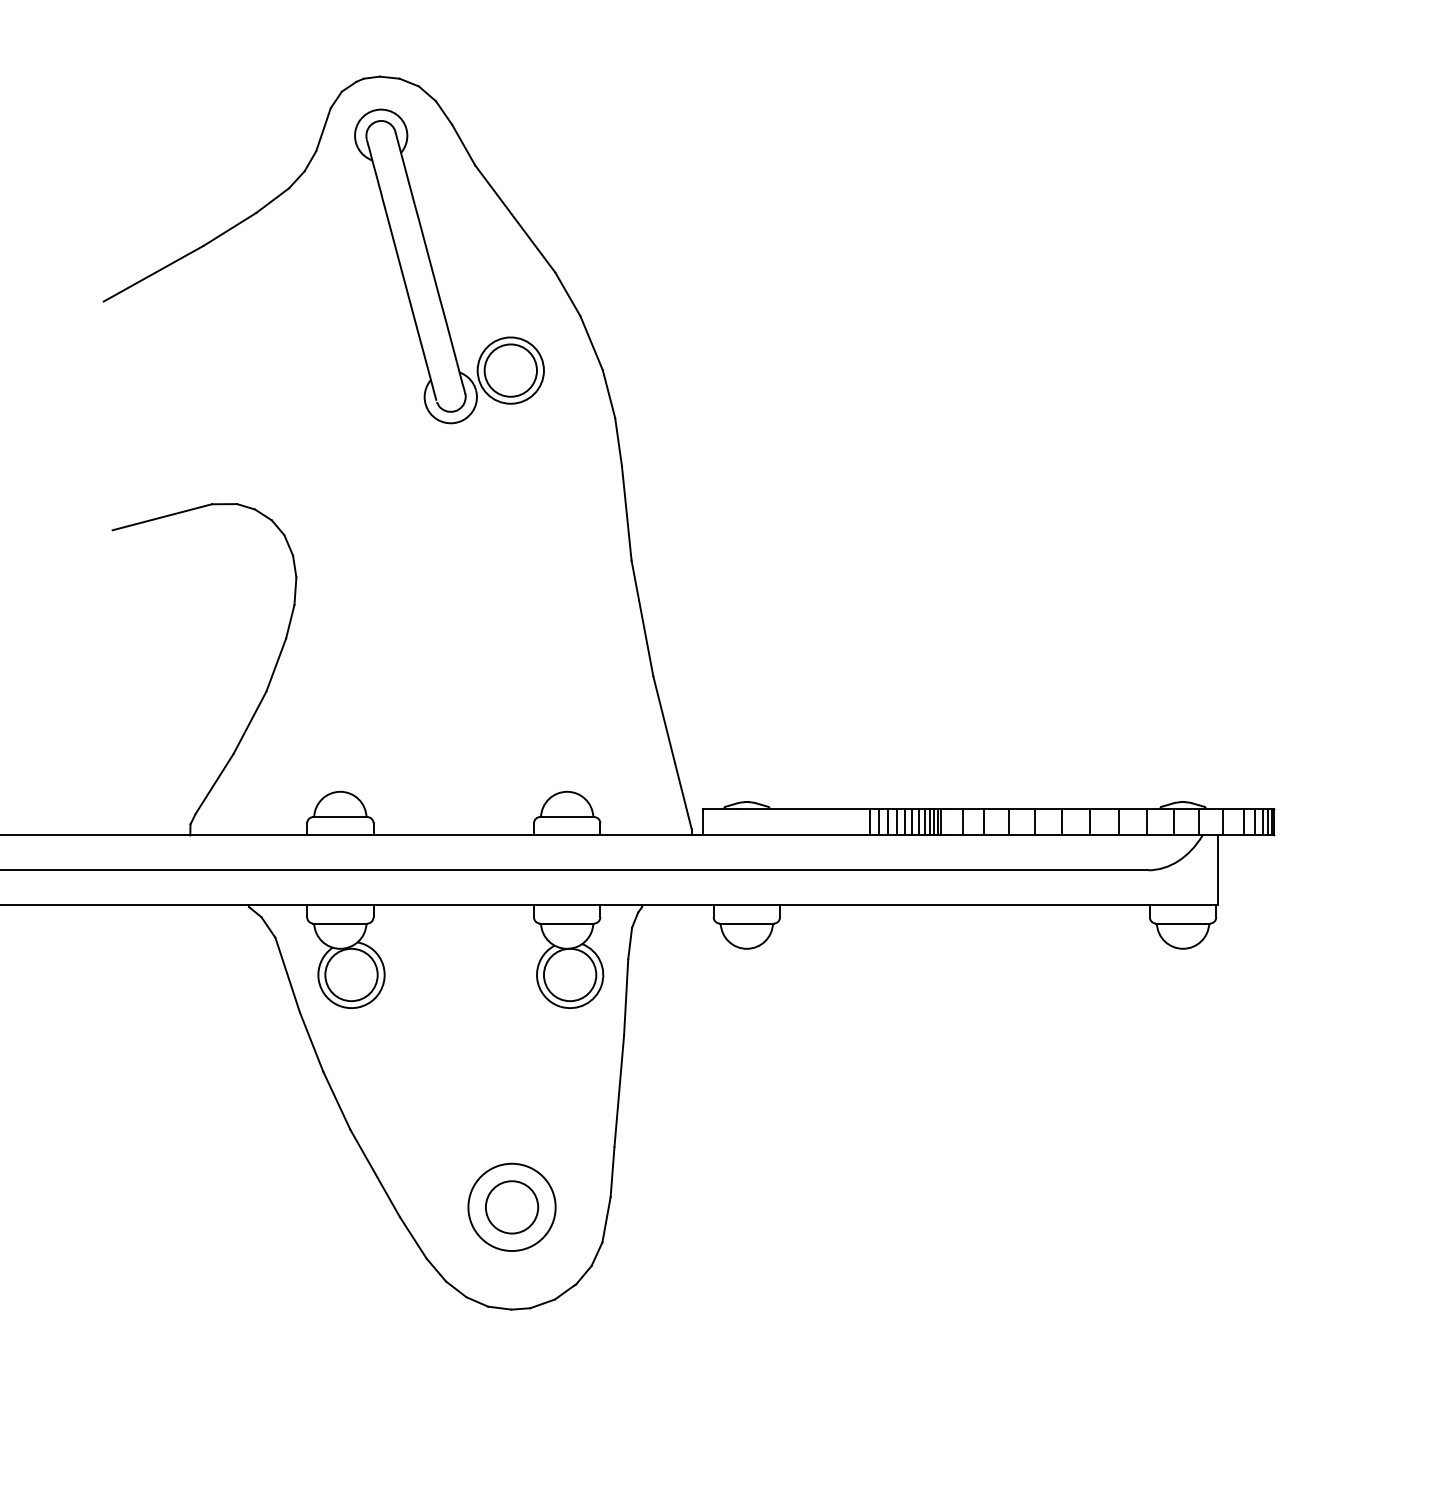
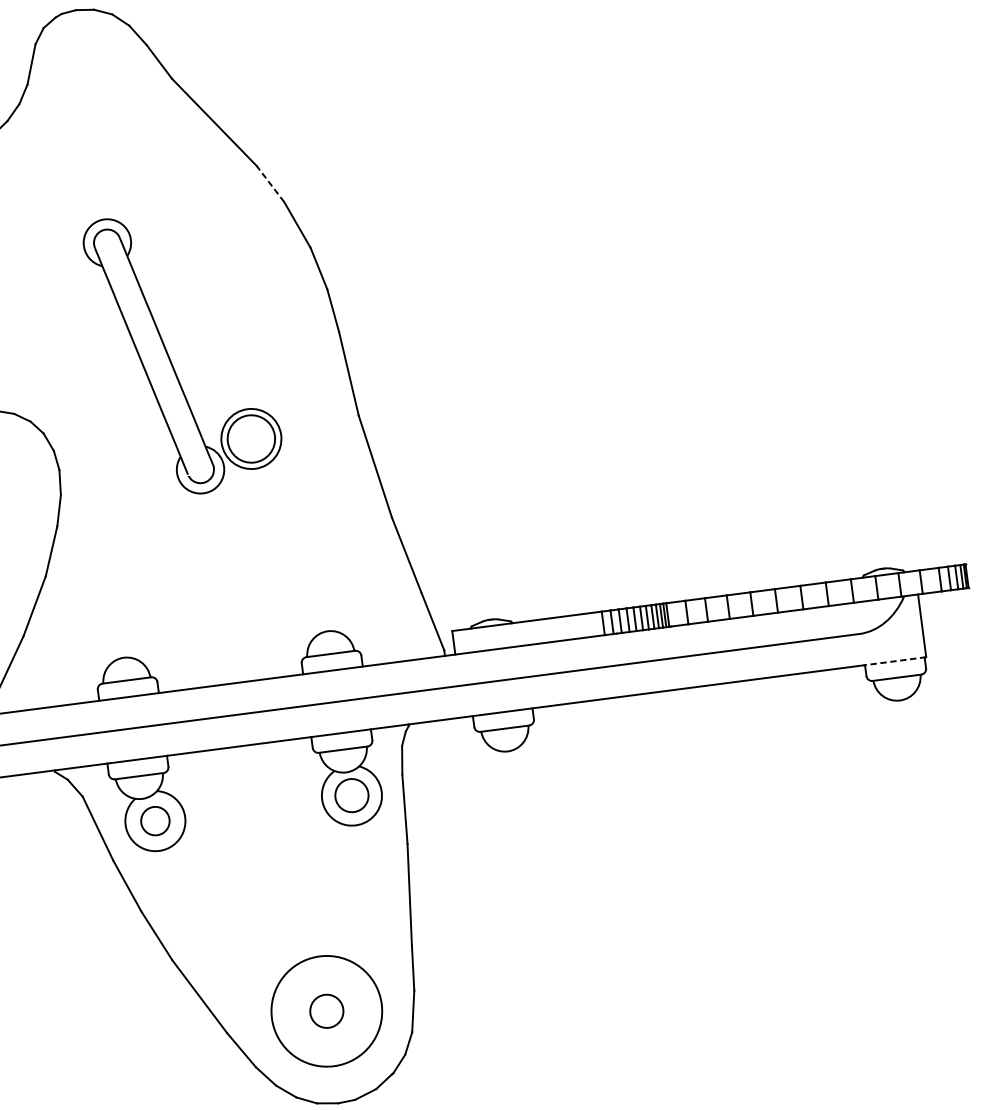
part: (433, 269) -> (170, 357), moved
line: (567, 293) -> (270, 183), solid -> dashed
line: (1183, 905) -> (895, 661), solid -> dashed
circle: (351, 974) -> (155, 820), size x0.6
circle: (569, 974) -> (351, 795), size x0.7
circle: (511, 1207) -> (326, 1011), size x0.7
circle: (511, 1207) -> (326, 1011), size x1.4

